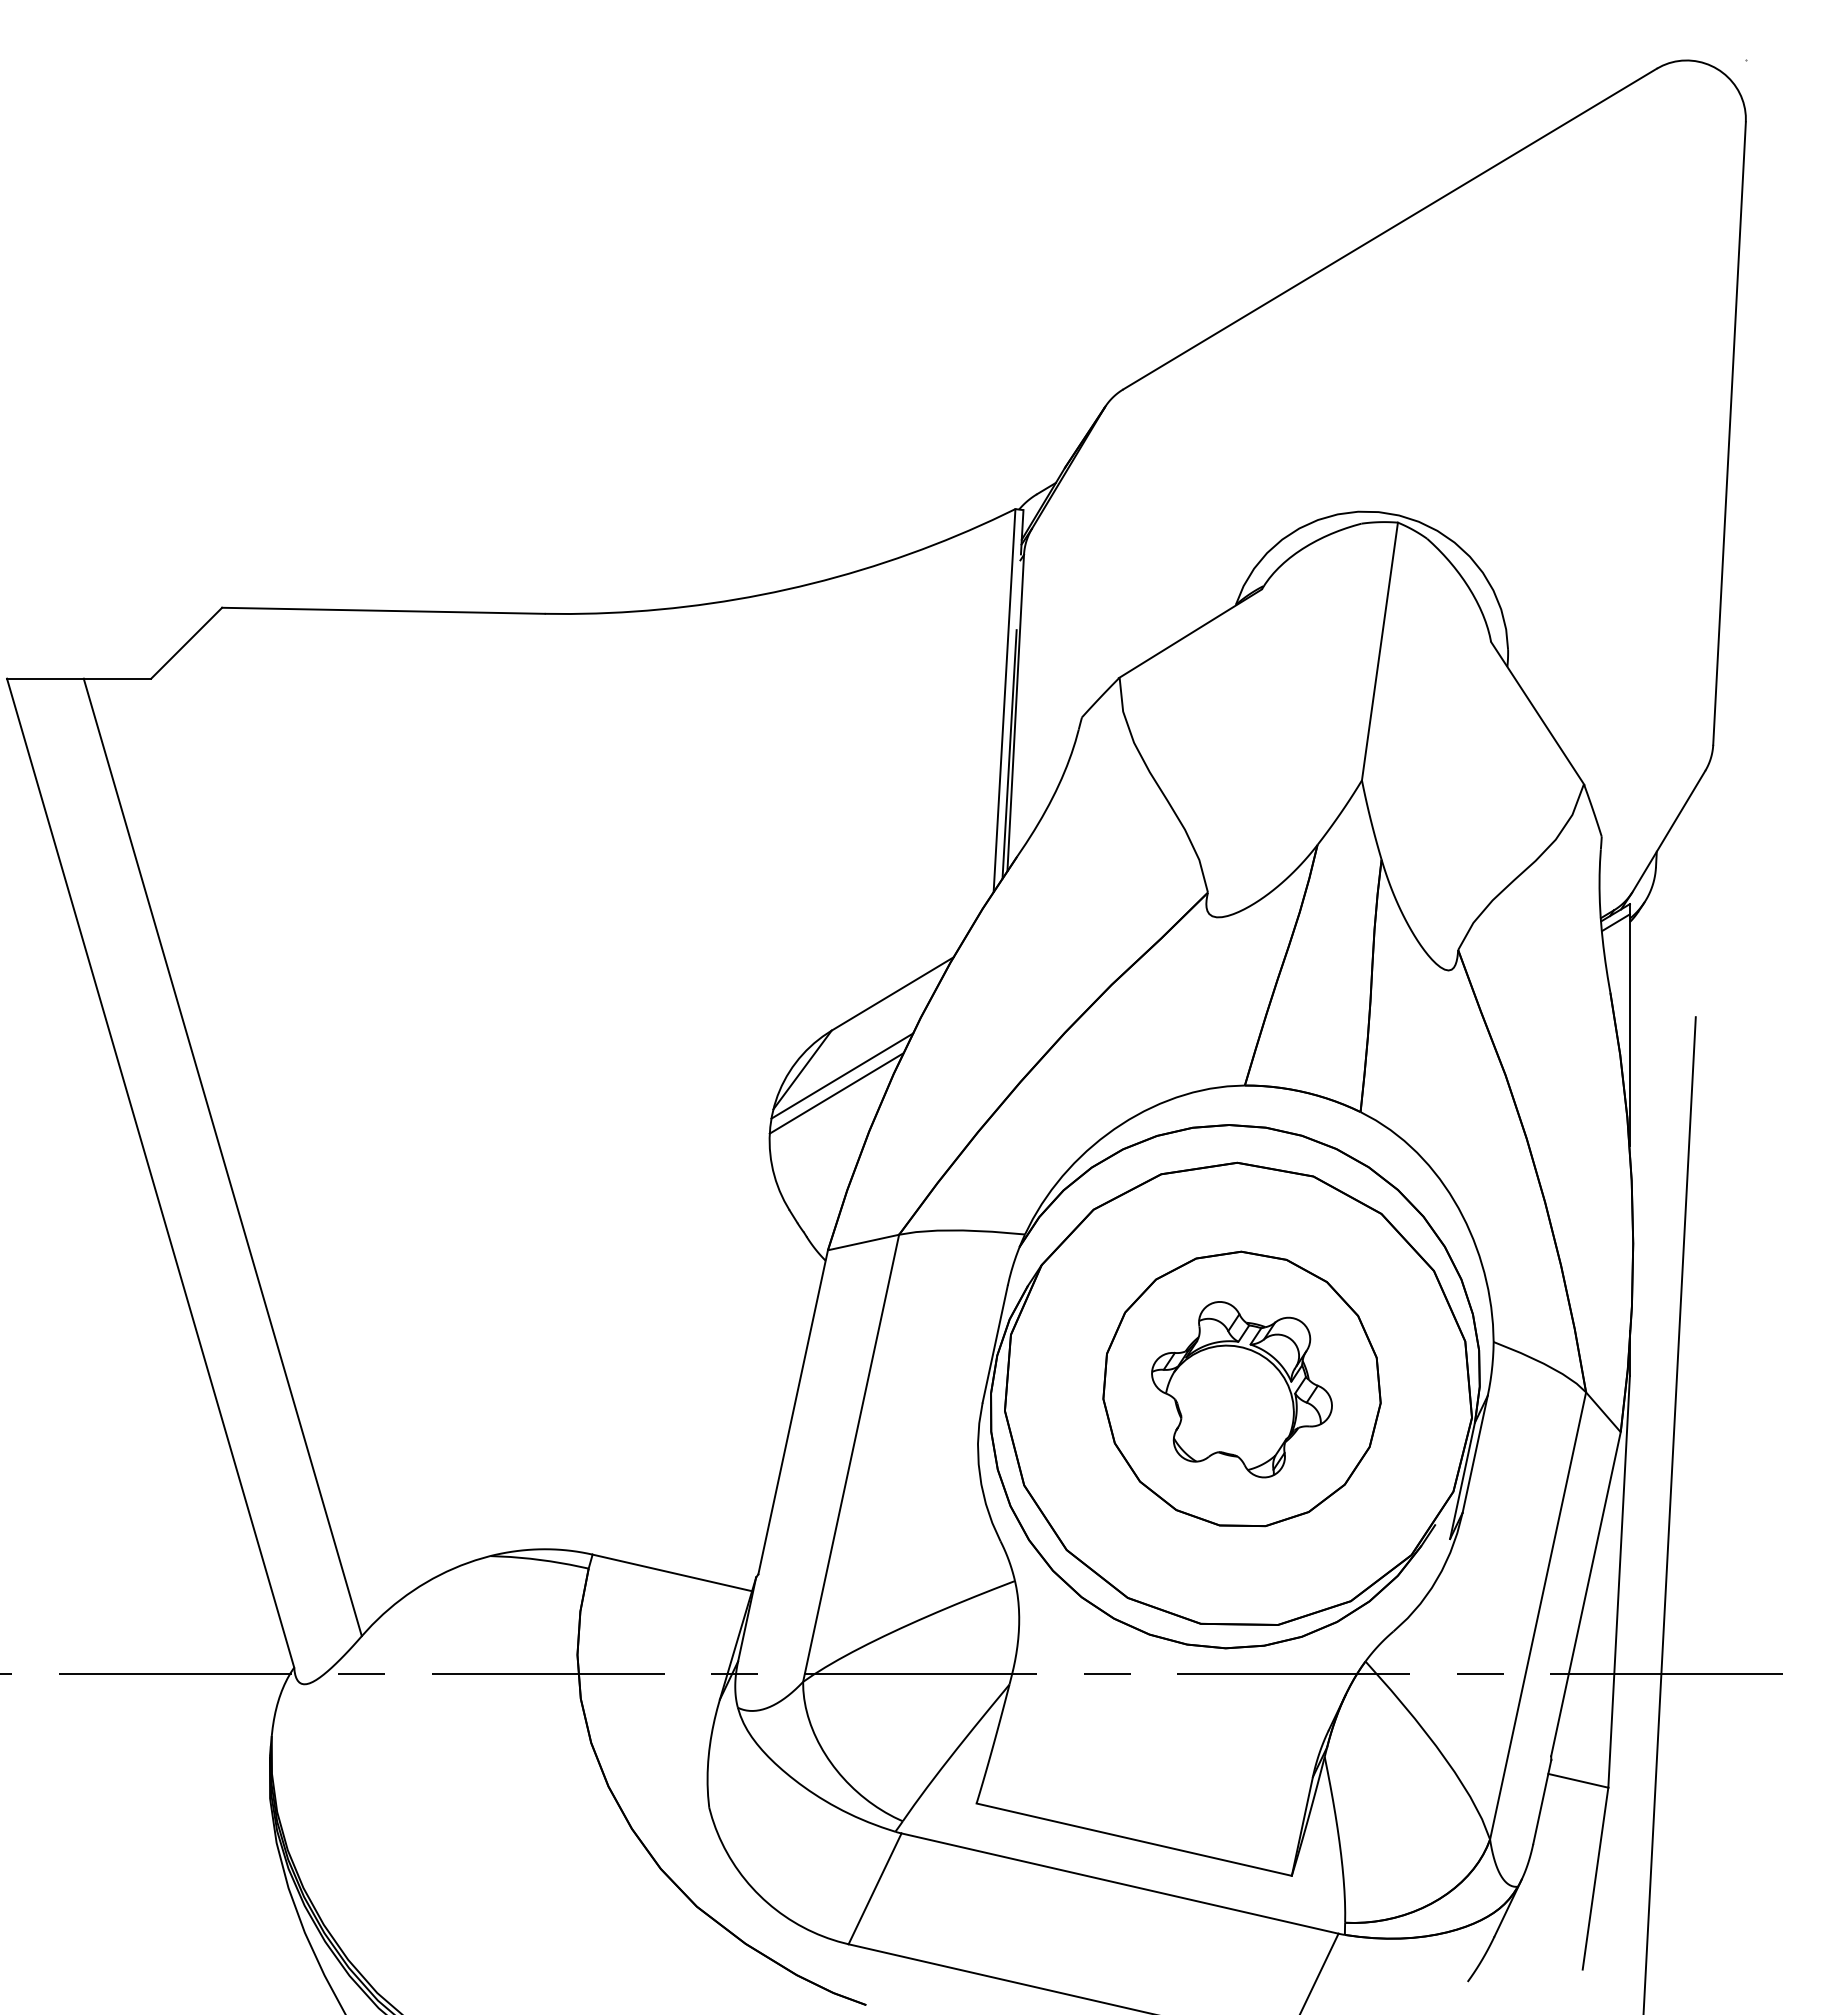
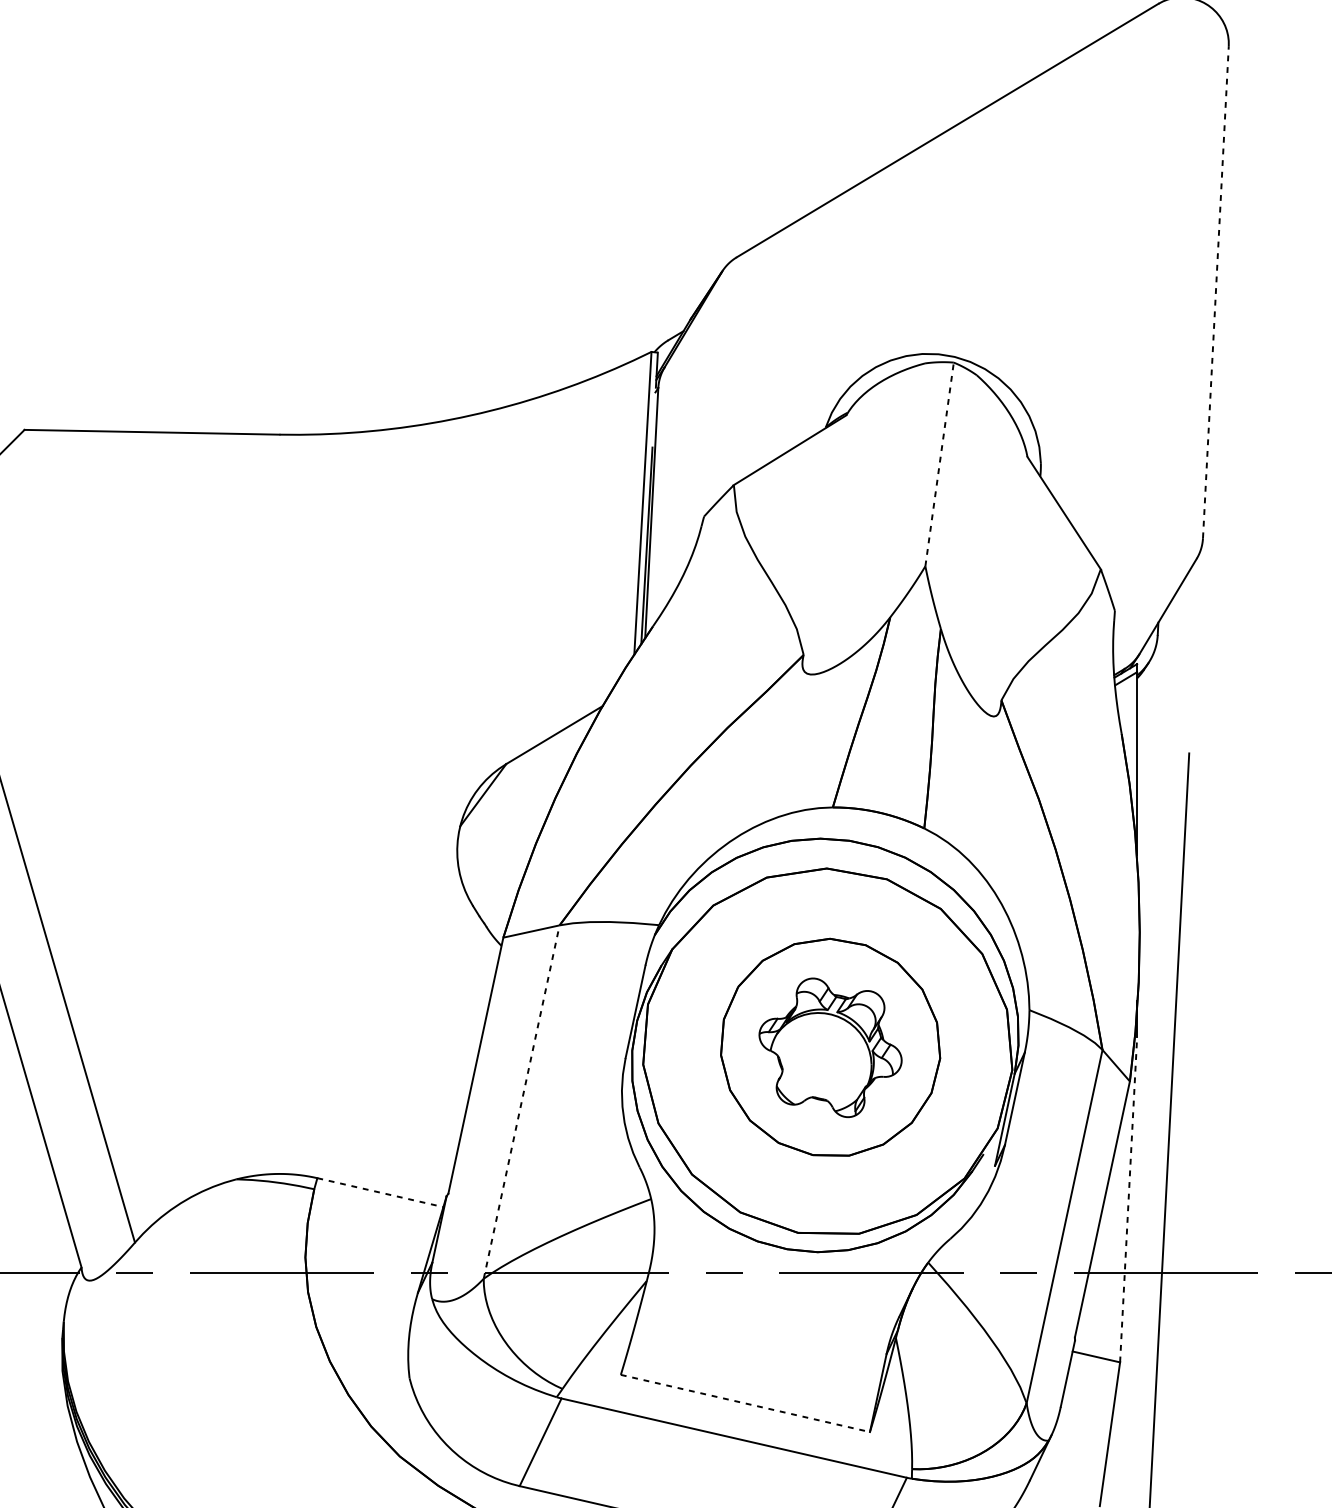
line: (1729, 433) -> (1215, 292), solid -> dashed
line: (1380, 651) -> (940, 464), solid -> dashed
line: (842, 1075) -> (514, 799), removed
line: (835, 1093) -> (509, 813), removed
line: (851, 1458) -> (521, 1102), solid -> dashed
line: (672, 1572) -> (380, 1192), solid -> dashed
line: (1619, 1581) -> (1128, 1199), solid -> dashed
line: (1134, 1839) -> (745, 1403), solid -> dashed

